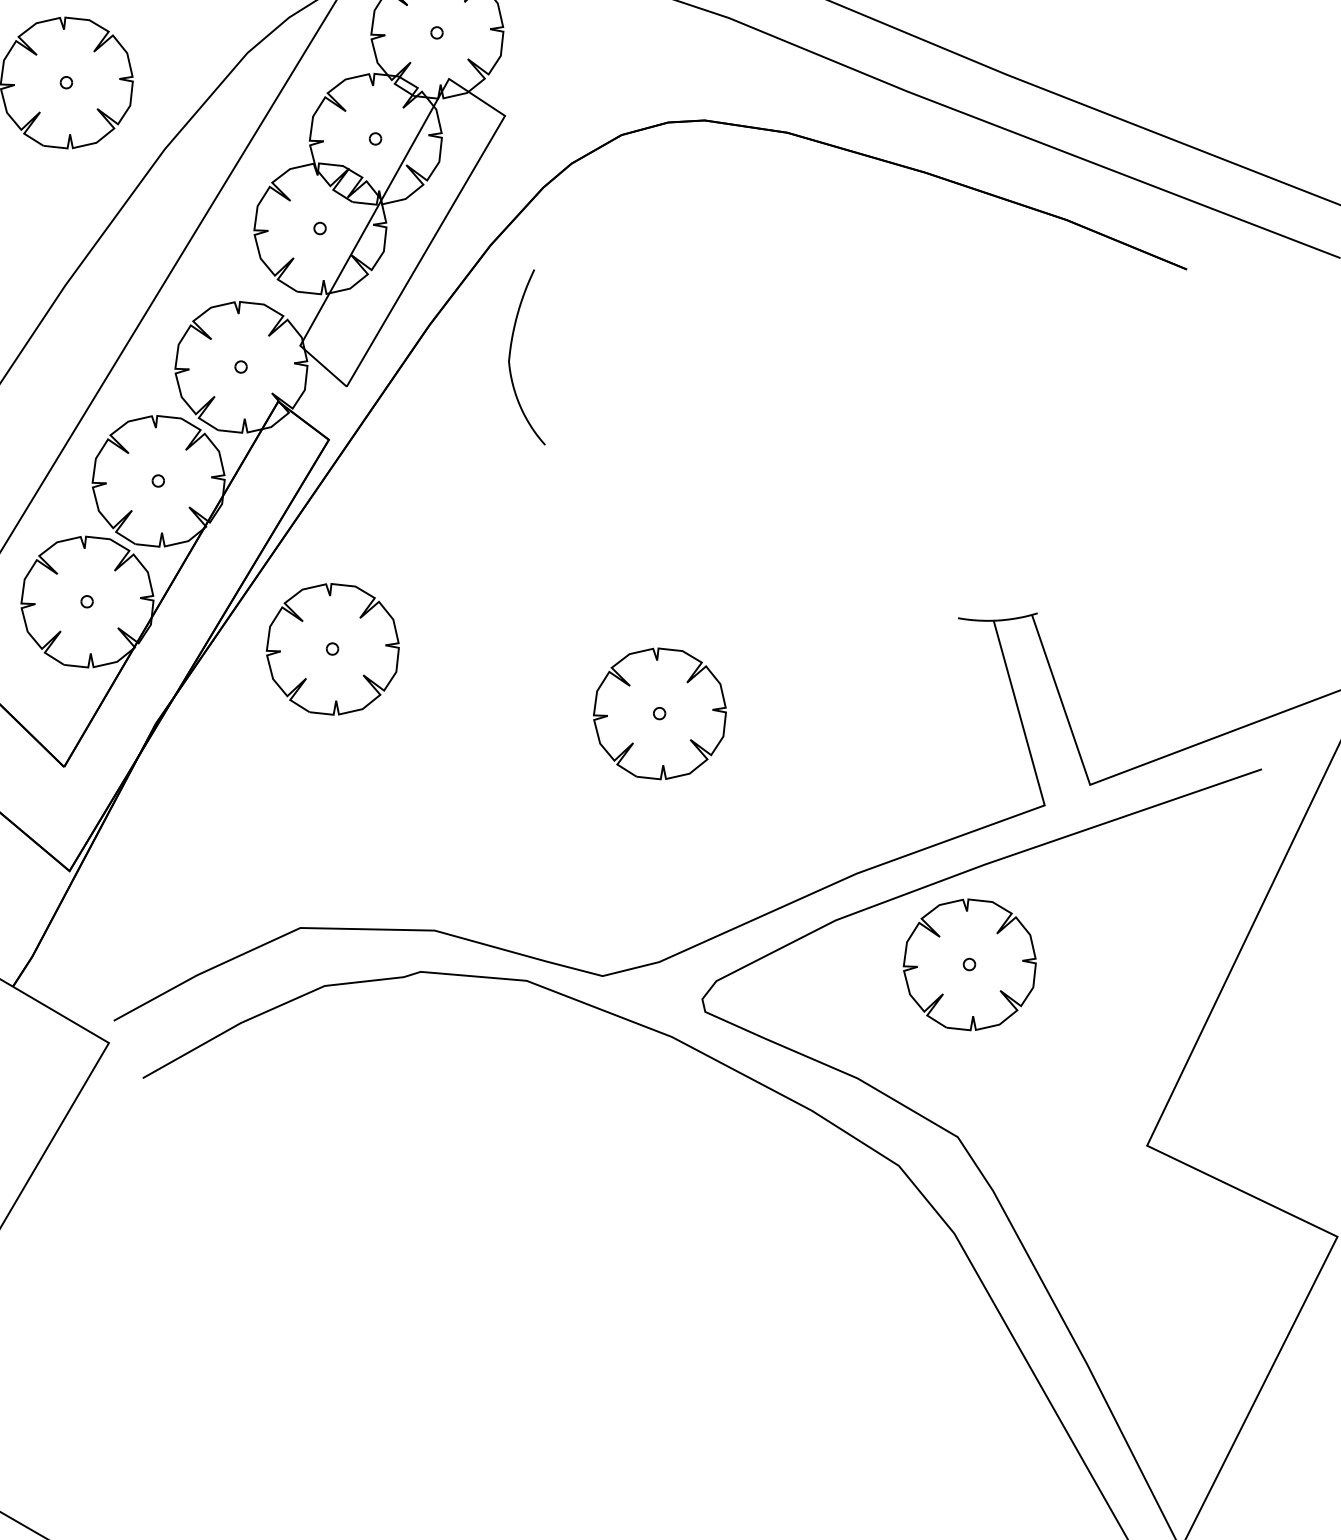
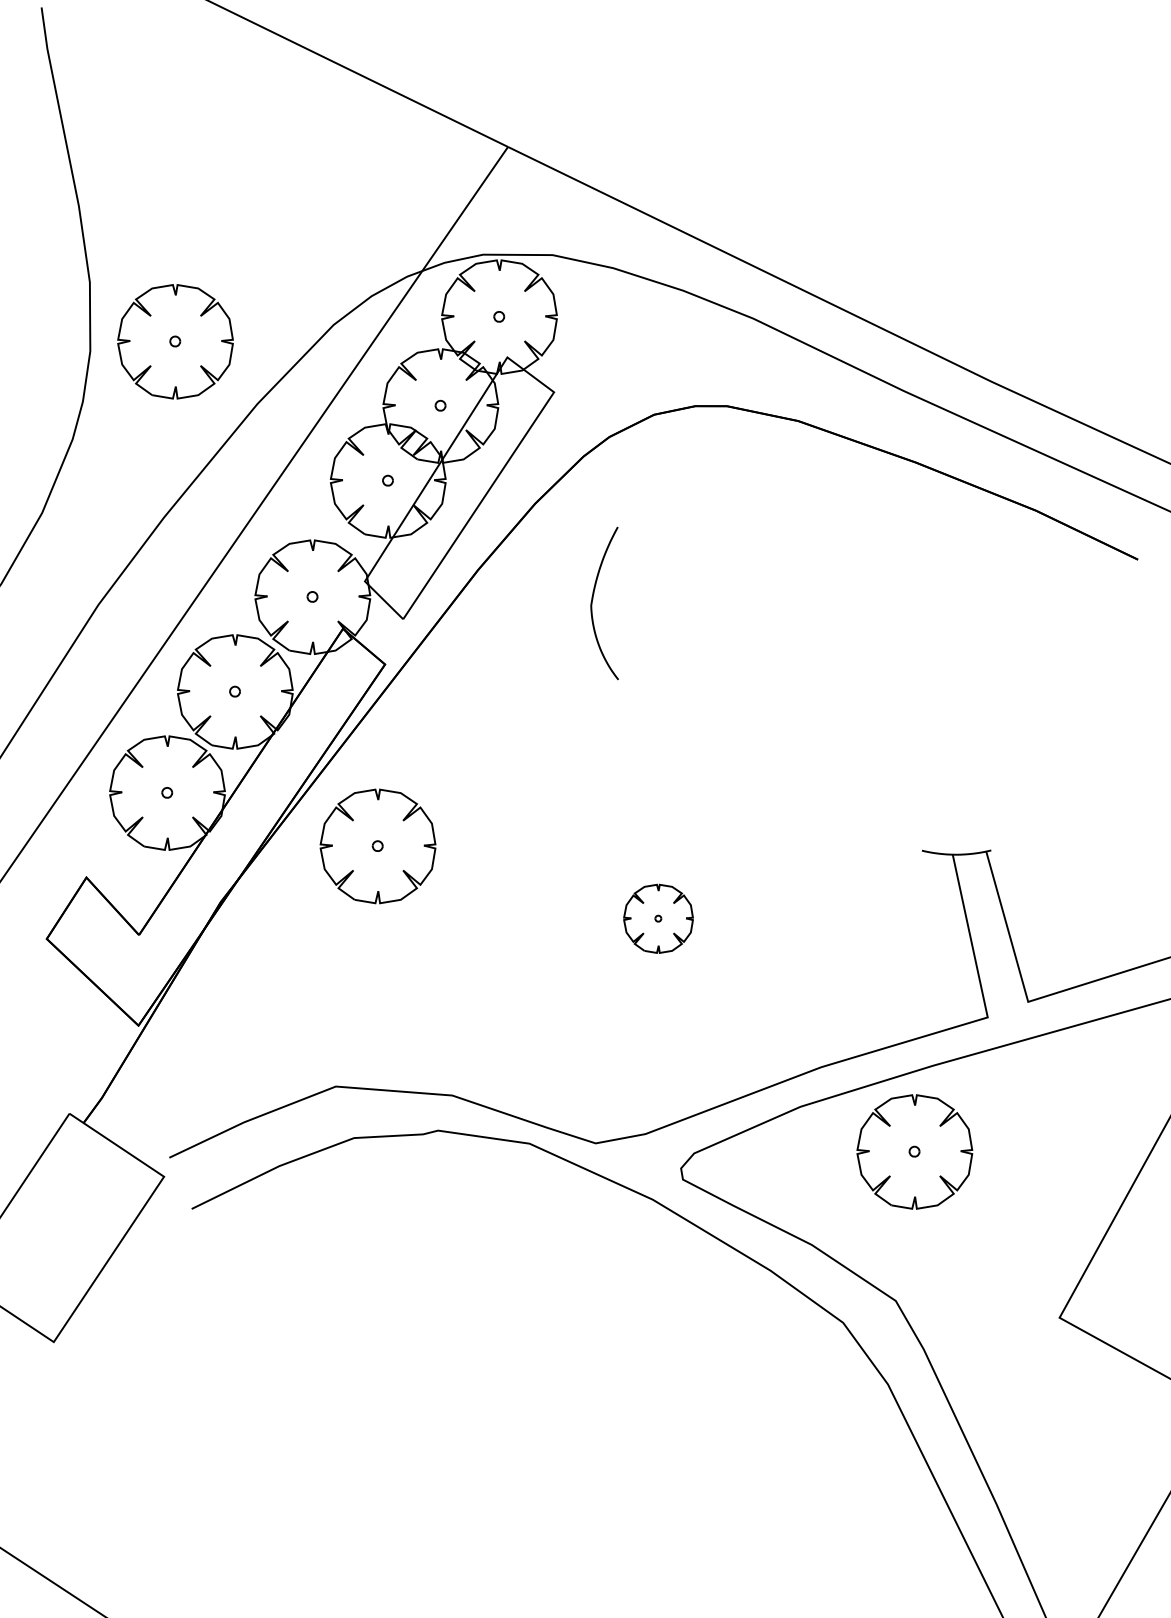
curve: (511, 354) -> (593, 599), moved
part: (659, 713) -> (658, 918), size x0.6

